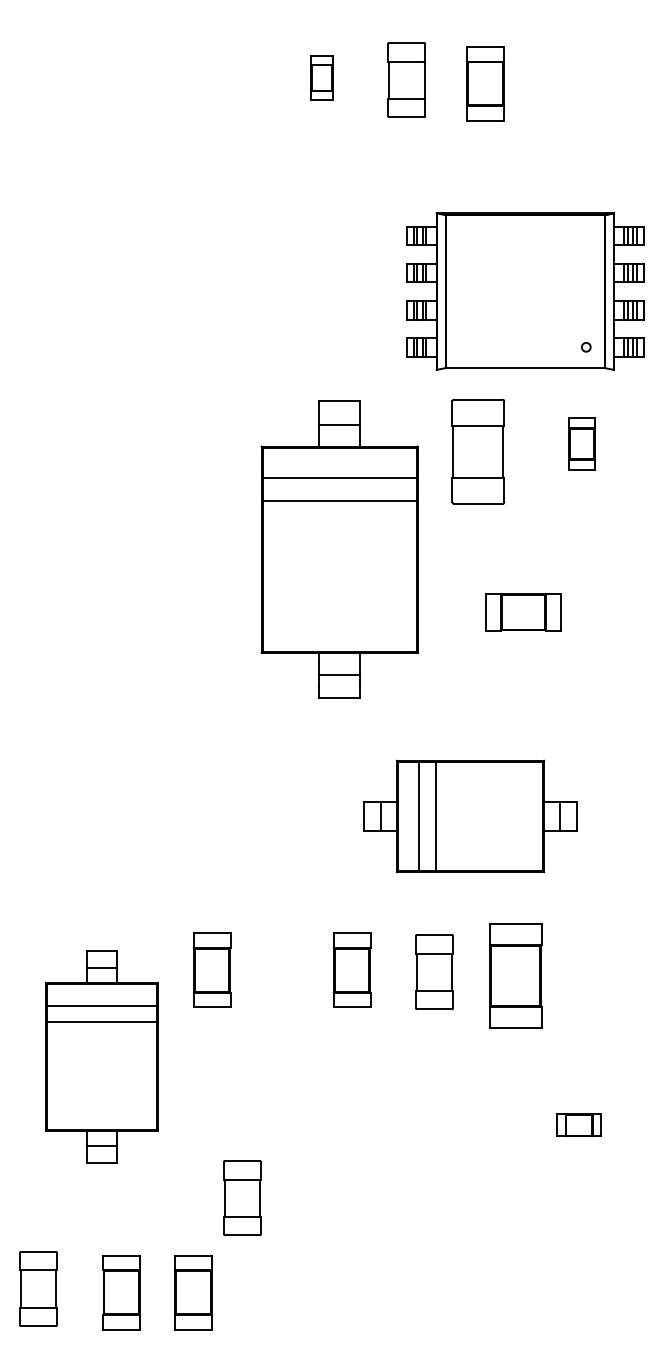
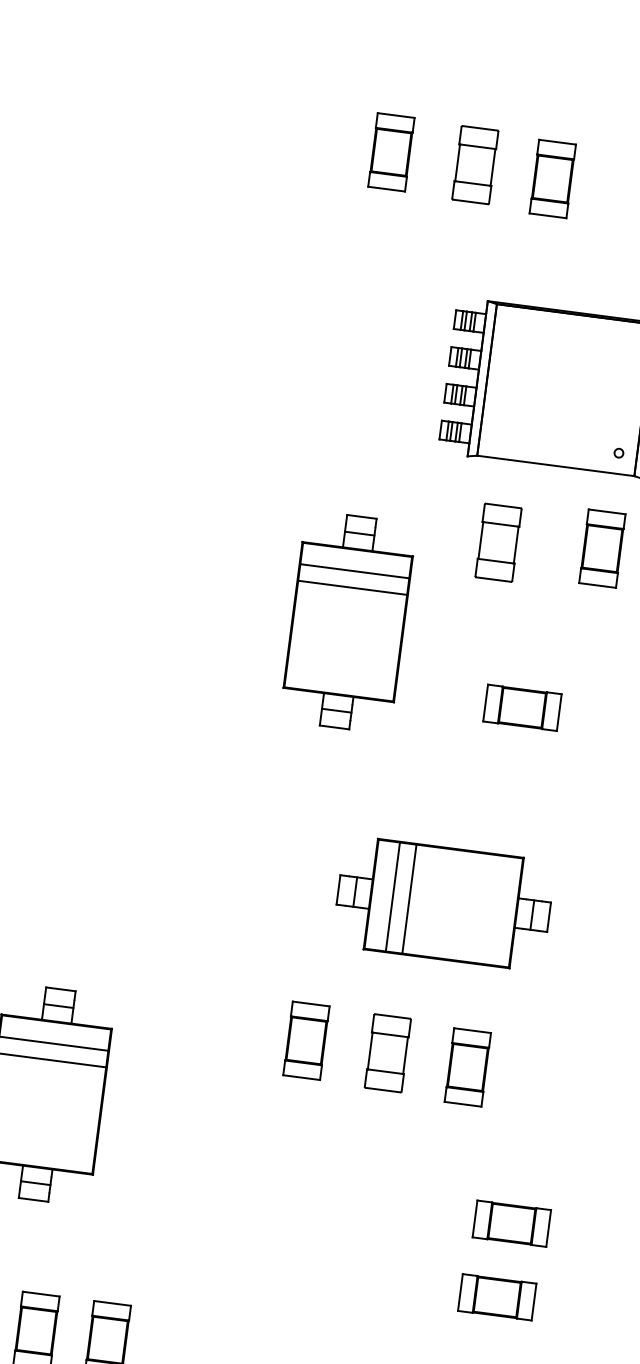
part: (321, 77) -> (391, 151), size x1.67
part: (581, 443) -> (601, 547), size x1.43
part: (478, 451) -> (498, 542), size x0.71
part: (339, 549) -> (348, 621), size x0.71
part: (211, 969) -> (167, 1021), removed
part: (515, 975) -> (467, 1067), size x0.71
part: (578, 1124) -> (511, 1222), size x1.67
part: (242, 1198) -> (168, 1253), removed
part: (573, 1199) -> (496, 1296), added

